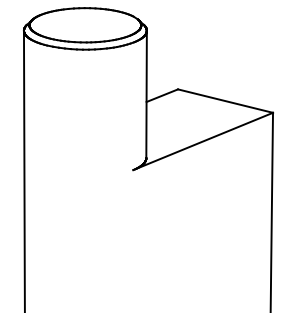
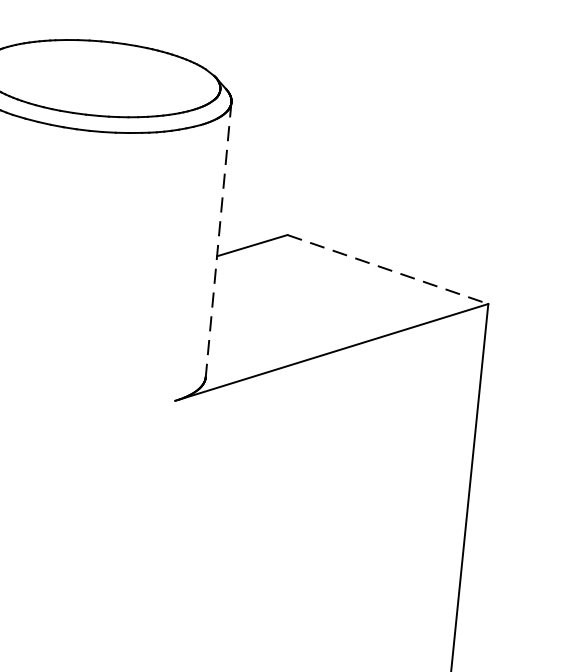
line: (146, 94) -> (218, 239), solid -> dashed
line: (225, 101) -> (387, 270), solid -> dashed

